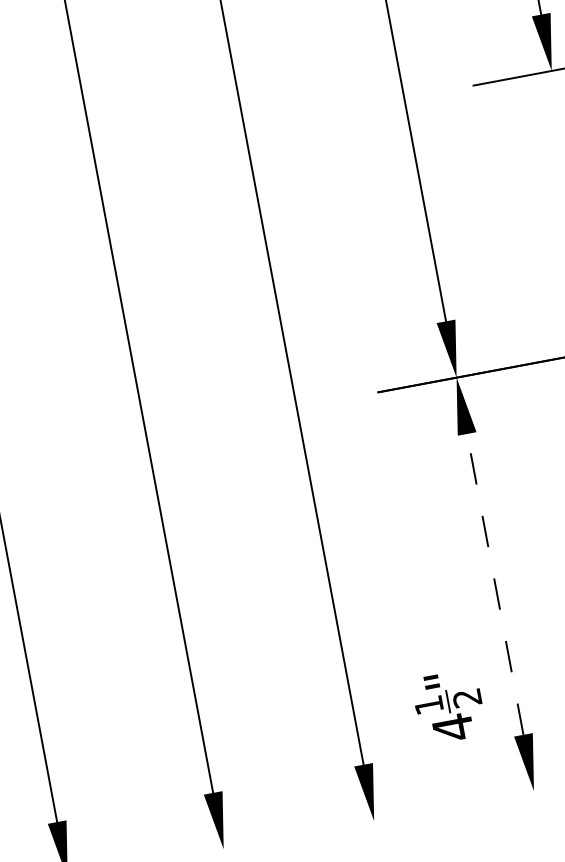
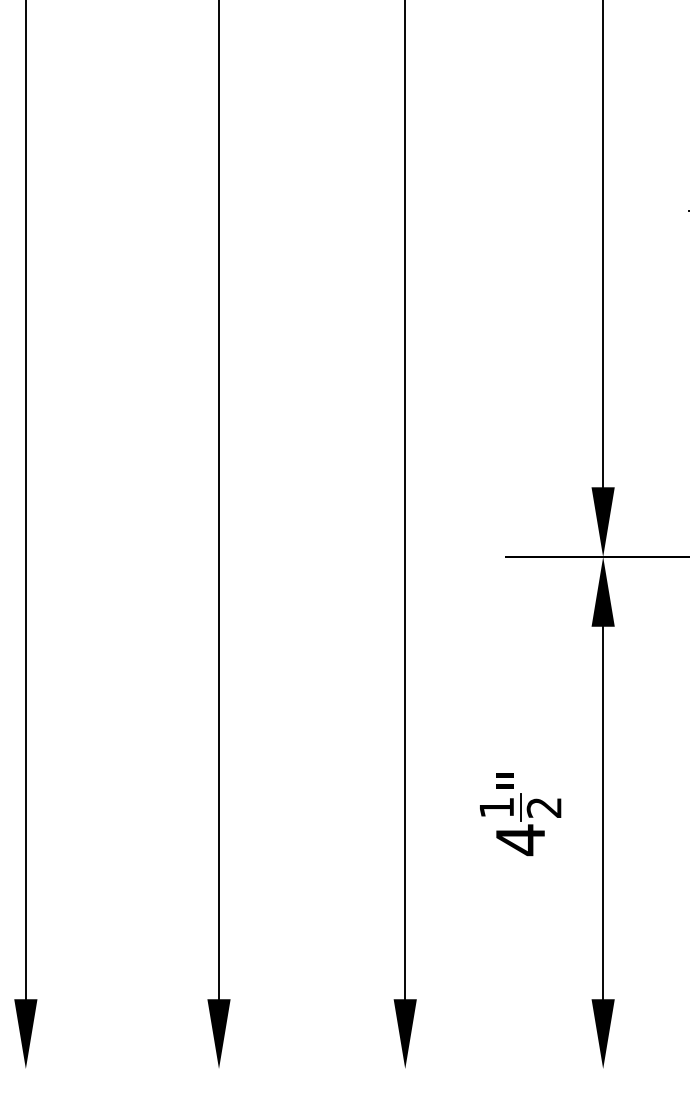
line: (495, 583) -> (603, 812), dashed -> solid
part: (449, 707) -> (520, 814), moved

